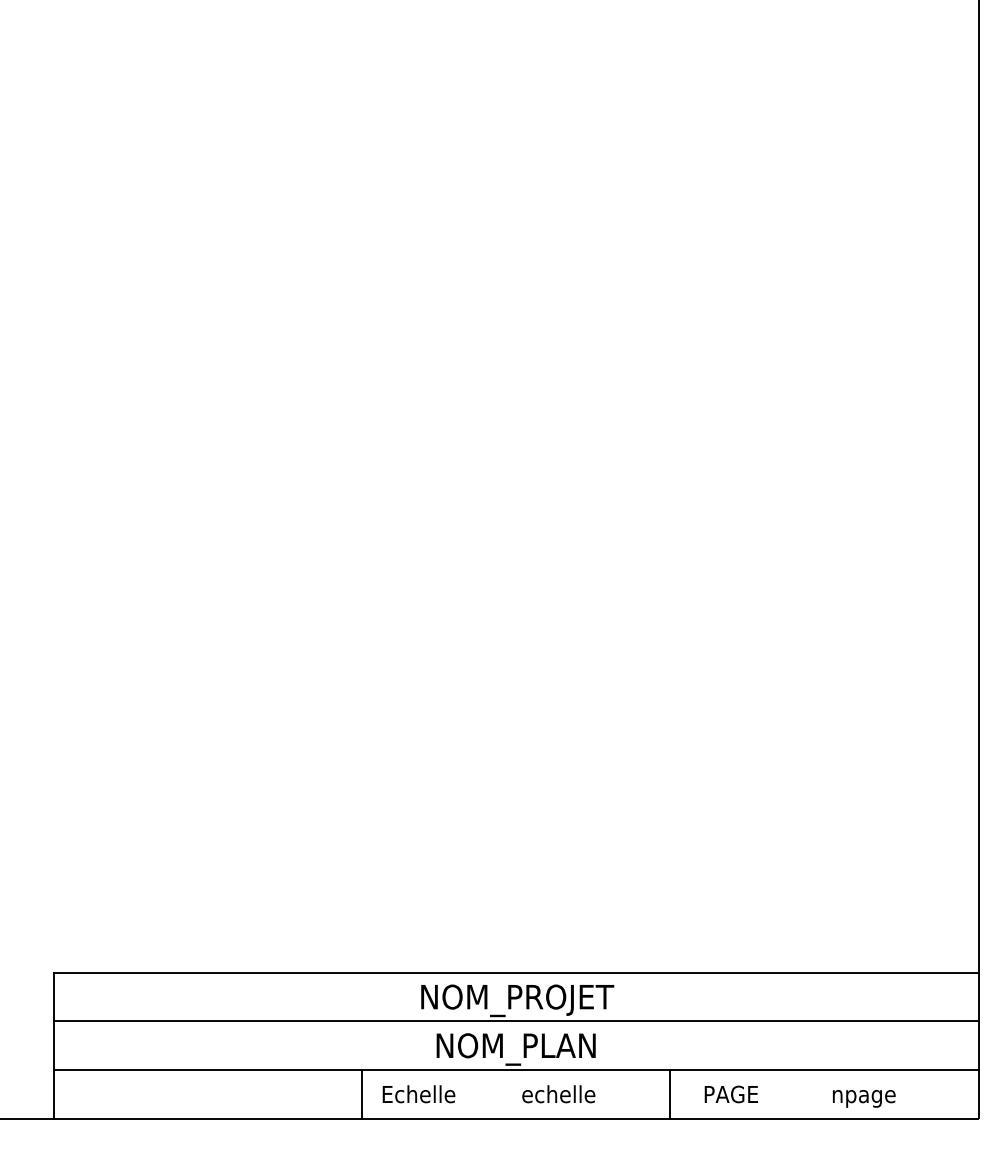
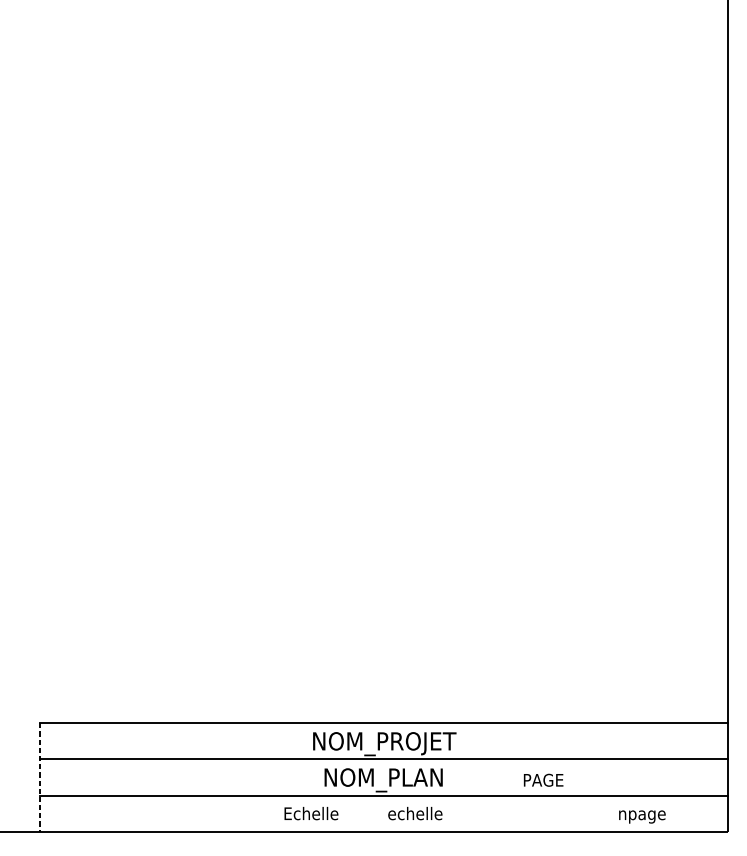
line: (53, 1046) -> (39, 778), solid -> dashed
line: (362, 1094) -> (269, 813), removed
line: (670, 1094) -> (498, 813), removed
text: (730, 1094) -> (542, 780), moved

